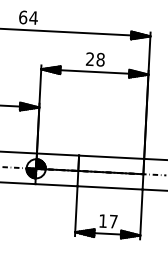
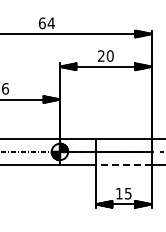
text: (99, 59) -> (109, 55), 28 -> 20
line: (109, 188) -> (123, 165), solid -> dashed
text: (113, 221) -> (128, 193), 17 -> 15

